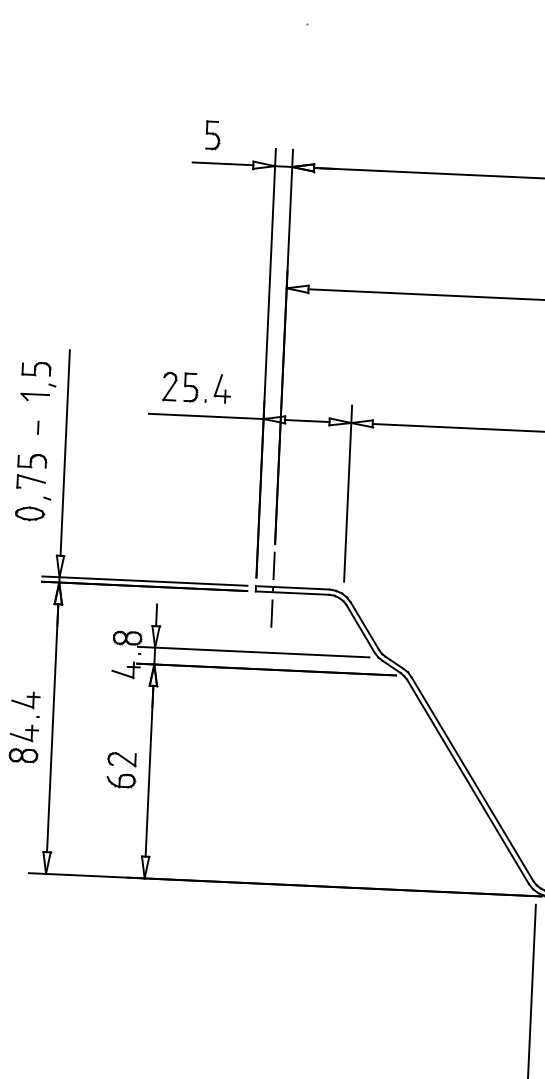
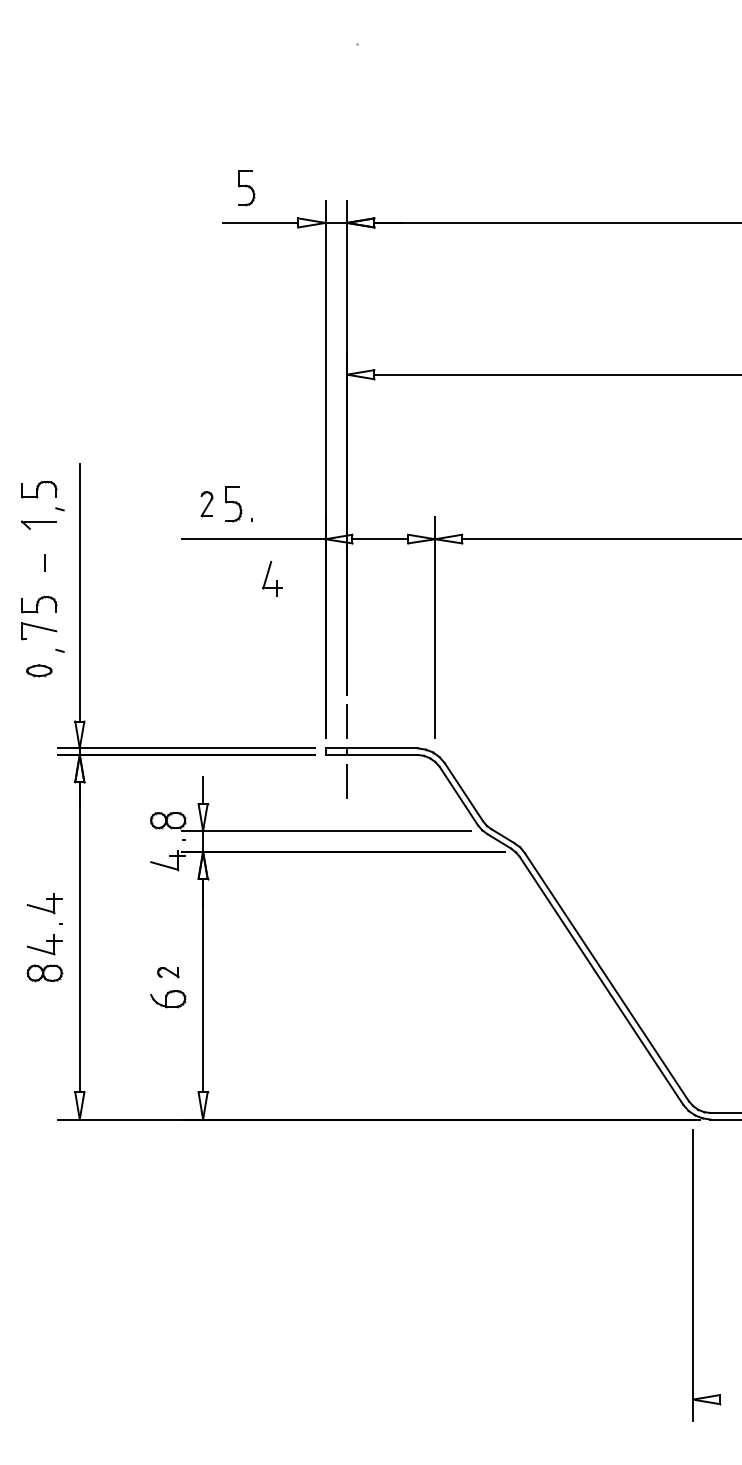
part: (169, 386) -> (206, 503), size x0.7
part: (222, 388) -> (272, 578), moved
part: (30, 513) -> (39, 670), size x0.7
part: (122, 759) -> (168, 972), size x0.6

